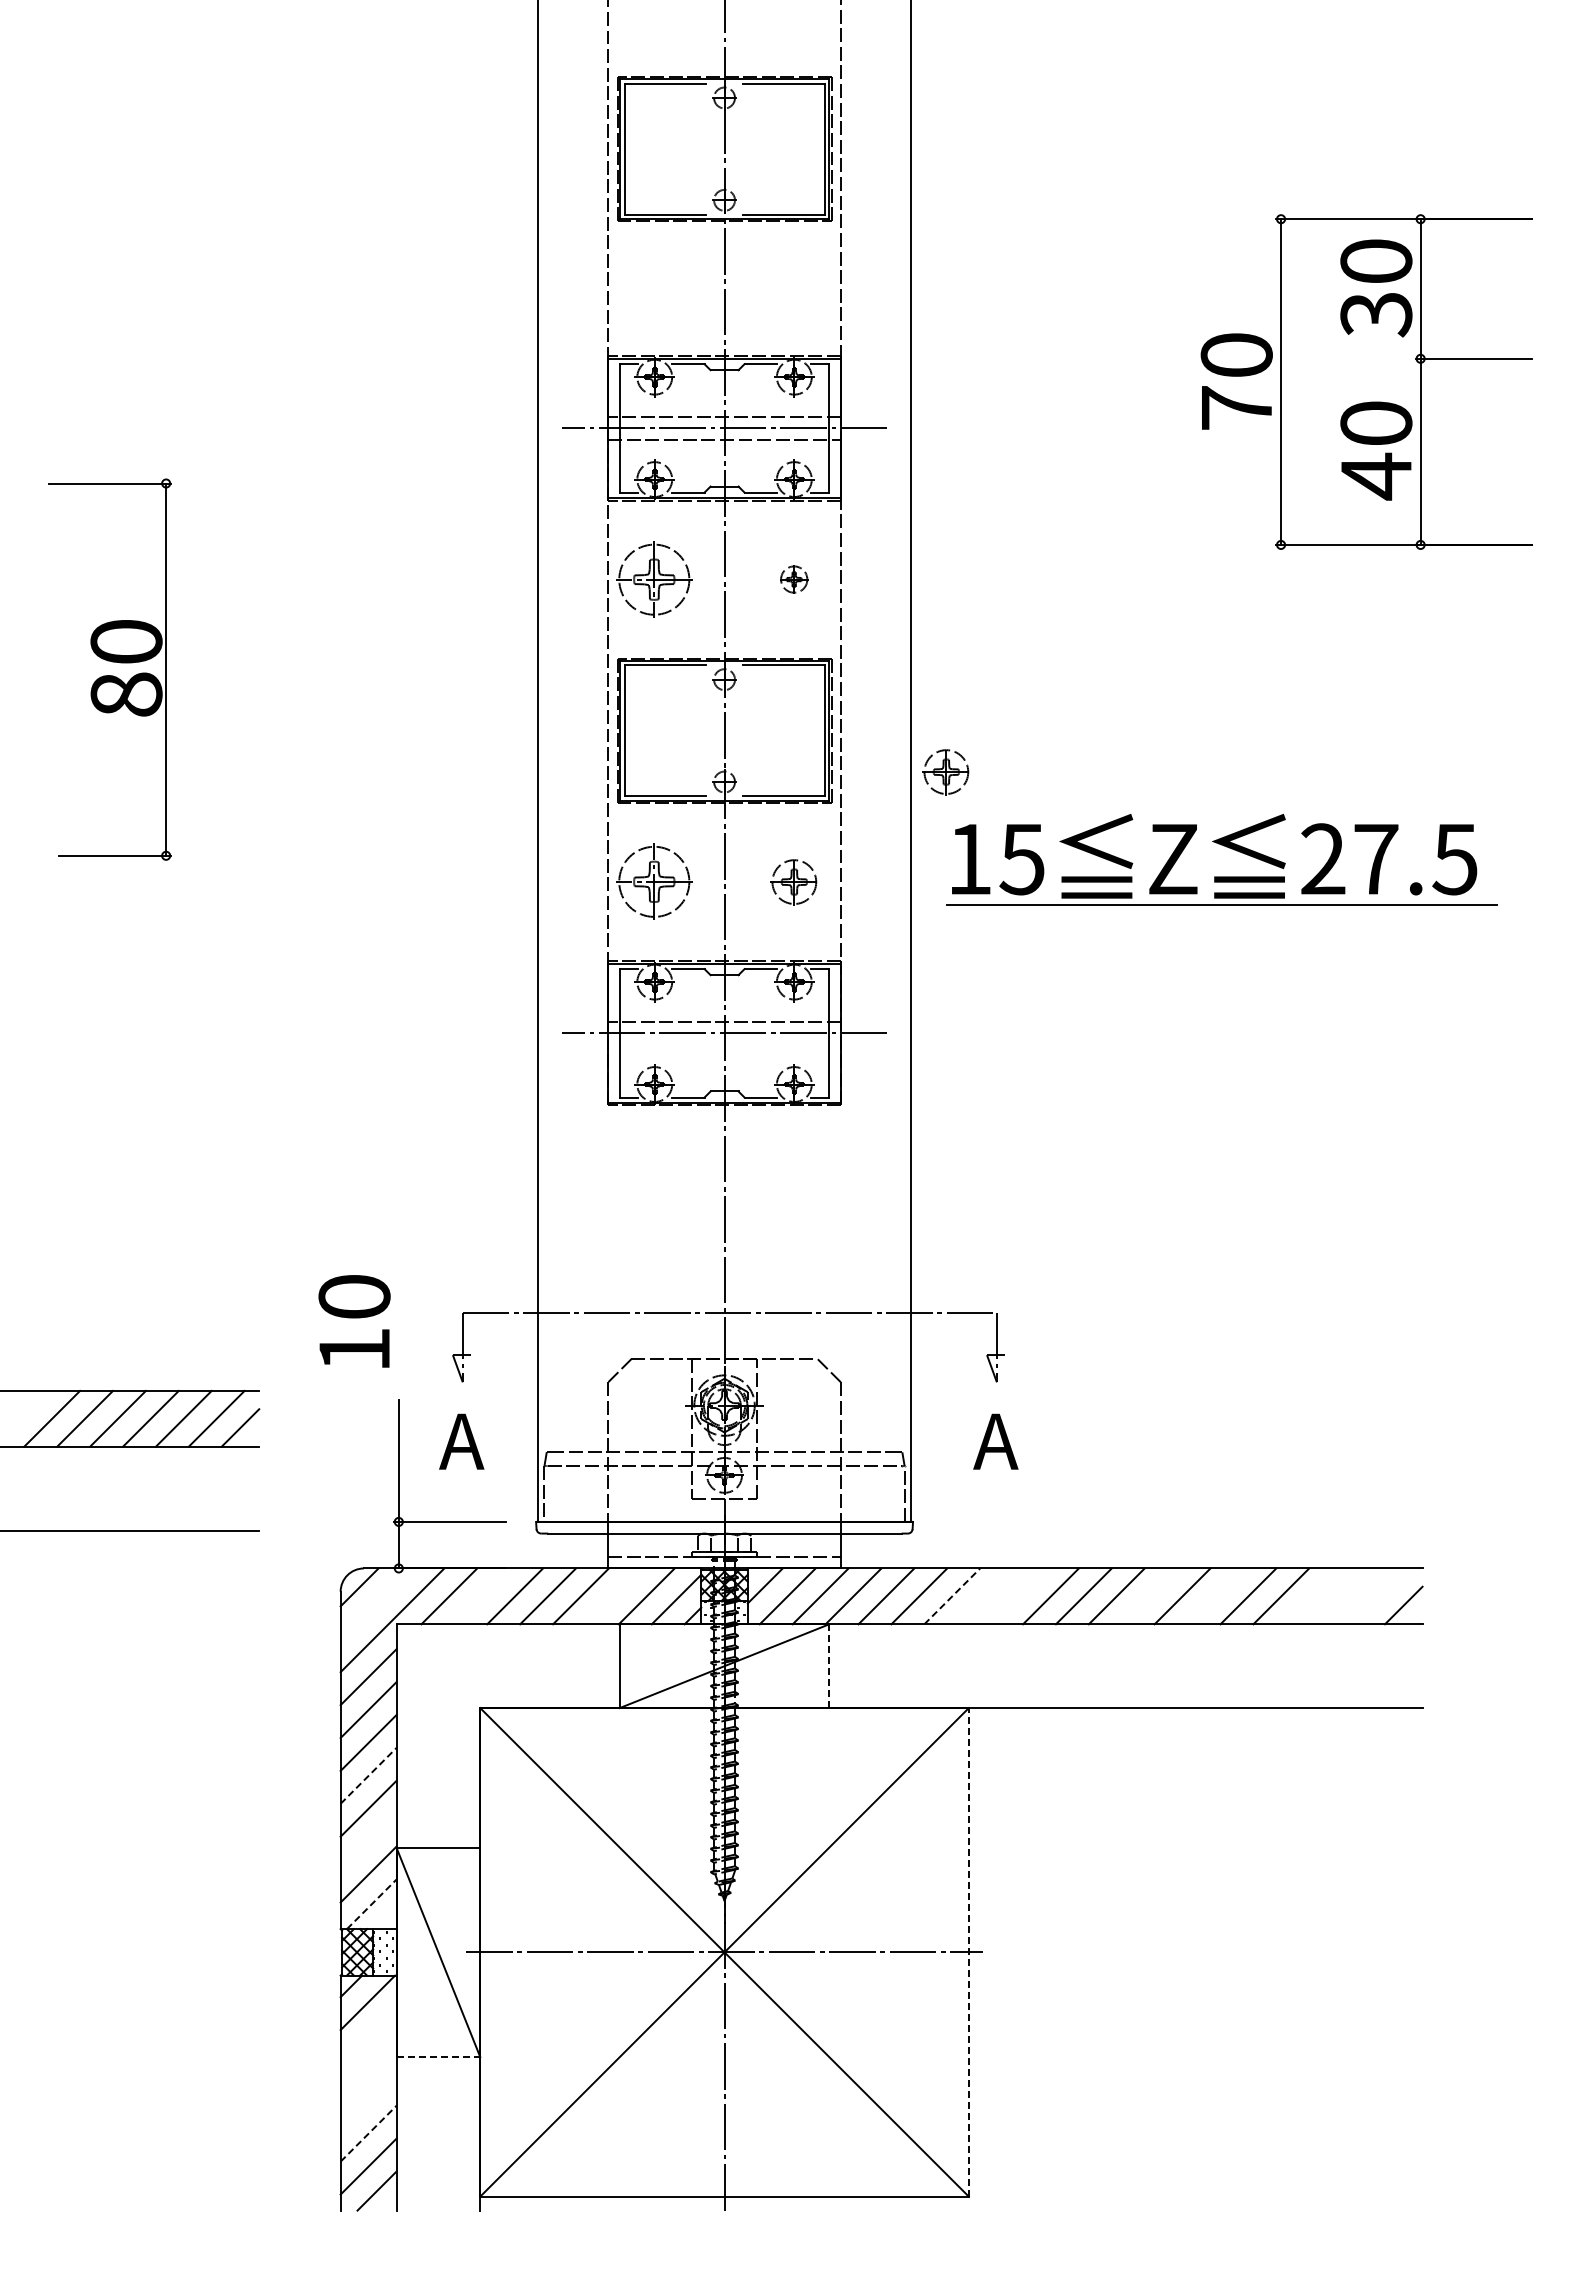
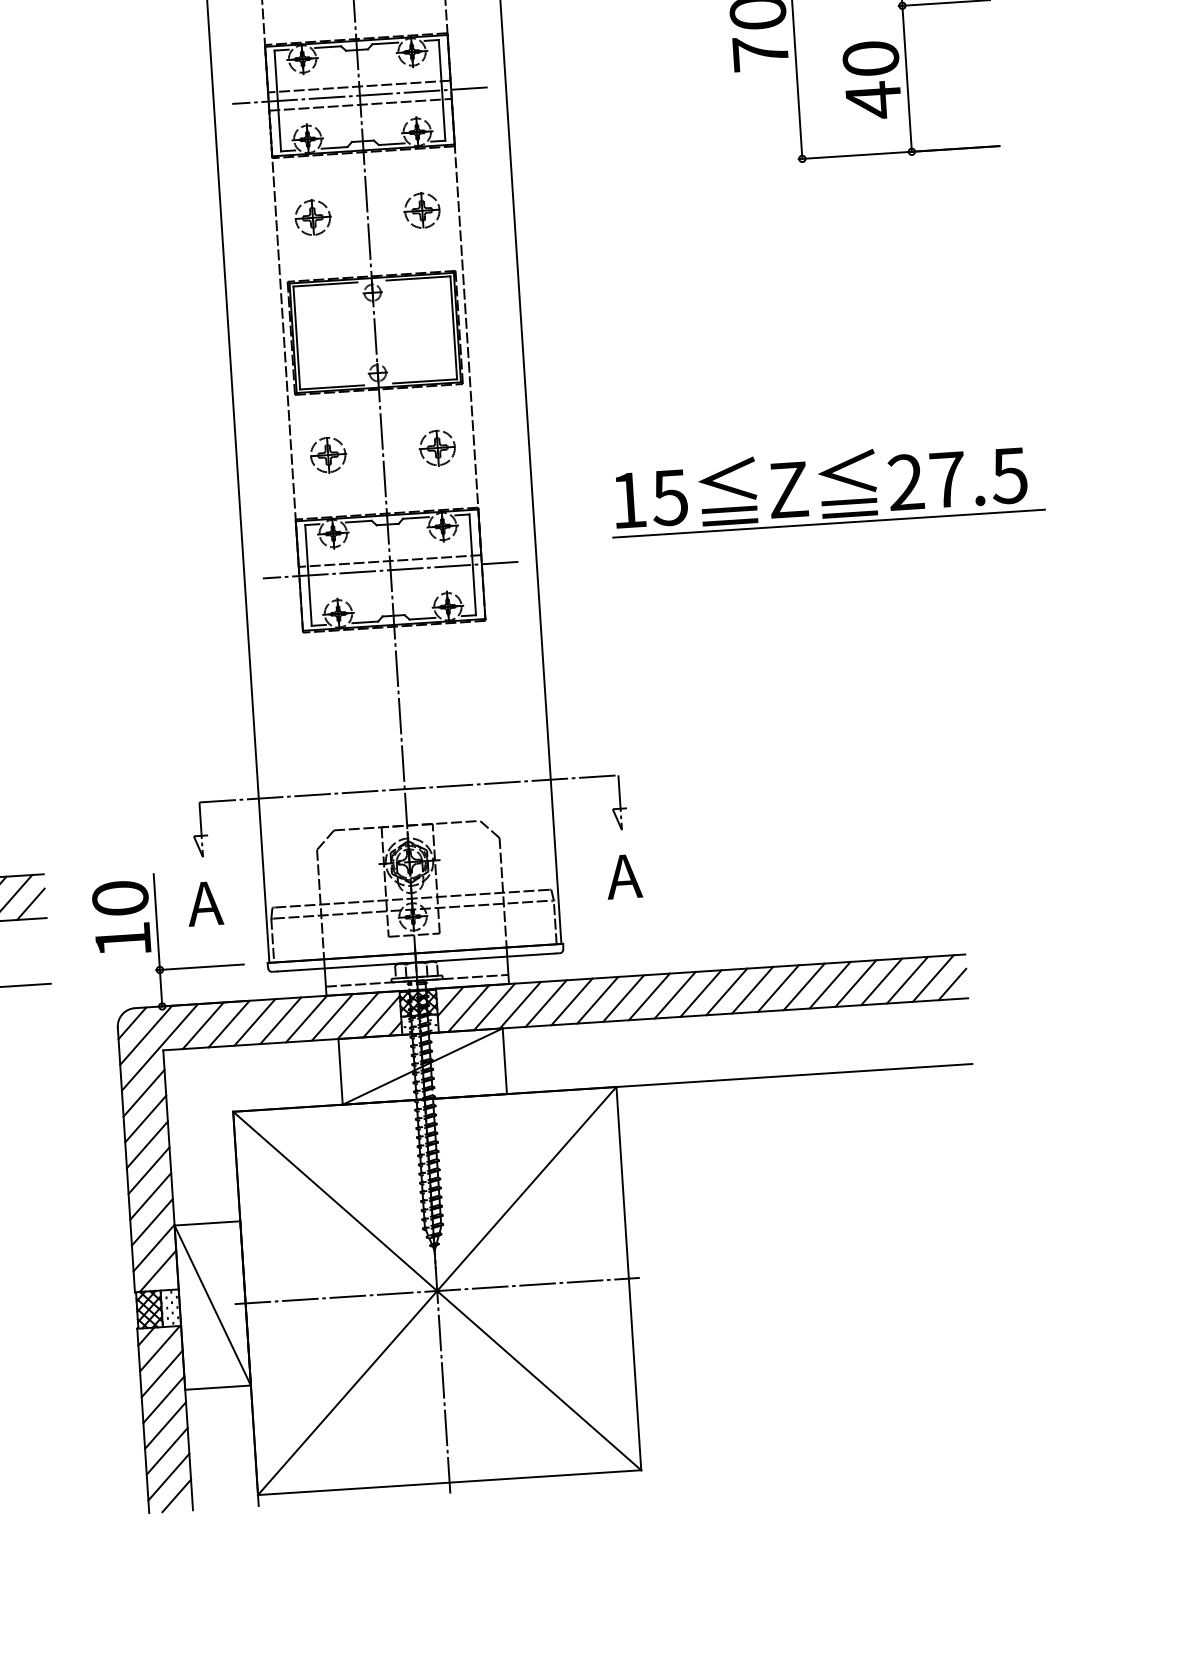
part: (655, 579) -> (313, 217), size x0.62
part: (793, 579) -> (421, 210), size x1.67
part: (945, 772) -> (550, 354), removed
part: (1226, 847) -> (829, 478), moved
part: (655, 882) -> (328, 455), size x0.62
text: (354, 1321) -> (121, 917), moved
line: (482, 1596) -> (229, 1024), added
line: (613, 1596) -> (332, 1017), added
line: (952, 1596) -> (597, 1000), dashed -> solid
line: (985, 1596) -> (623, 998), added
line: (1018, 1596) -> (649, 996), added
line: (1149, 1596) -> (752, 990), added
line: (1215, 1596) -> (804, 987), added
line: (1314, 1596) -> (881, 981), added
line: (1347, 1596) -> (907, 980), added
line: (1379, 1596) -> (932, 978), added
line: (375, 1603) -> (145, 1035), added
line: (829, 1666) -> (505, 1061), dashed -> solid
line: (368, 1775) -> (148, 1170), dashed -> solid
line: (368, 1841) -> (152, 1222), added
line: (372, 1903) -> (158, 1270), dashed -> solid
line: (968, 1951) -> (628, 1277), dashed -> solid
line: (368, 2034) -> (162, 1373), added
line: (438, 2057) -> (218, 1388), dashed -> solid
line: (368, 2067) -> (163, 1399), added
line: (368, 2100) -> (165, 1425), added
line: (368, 2133) -> (167, 1451), dashed -> solid

